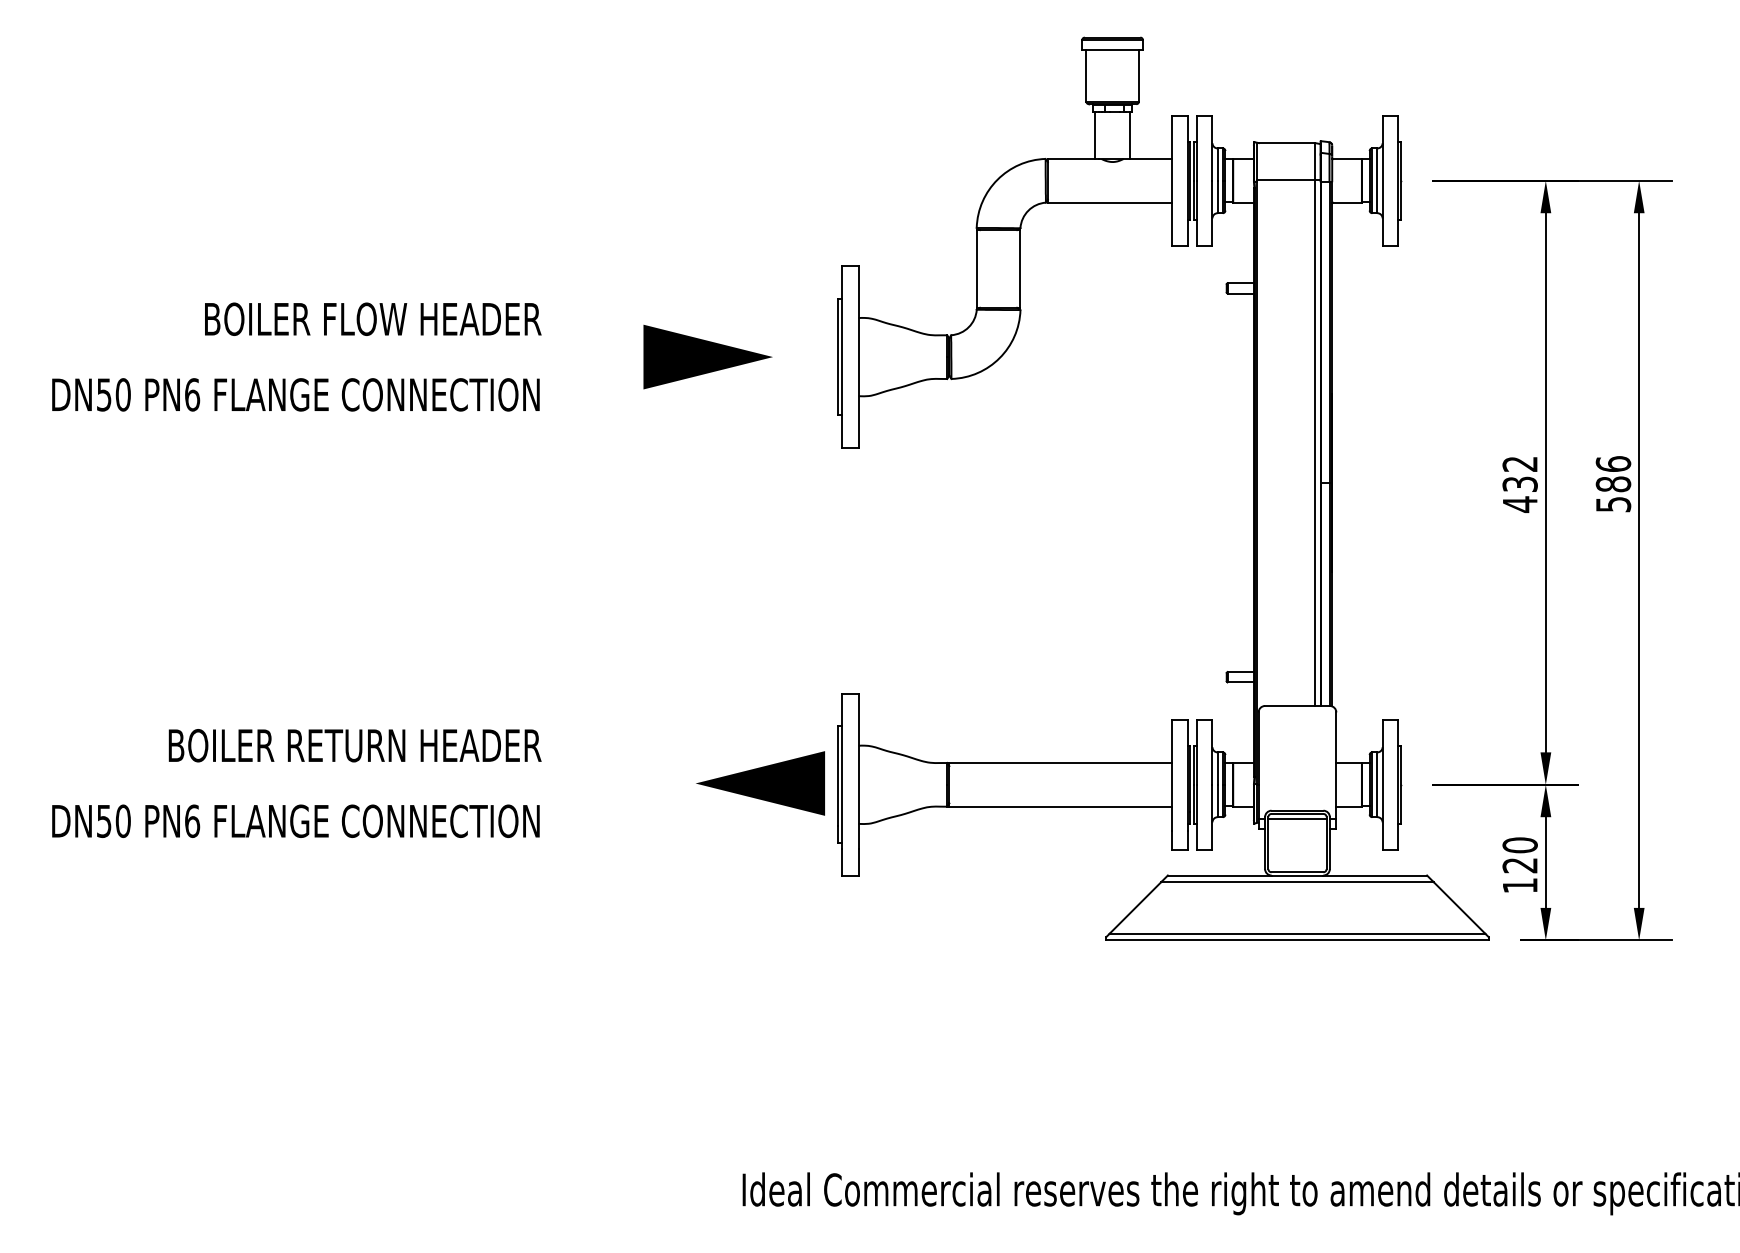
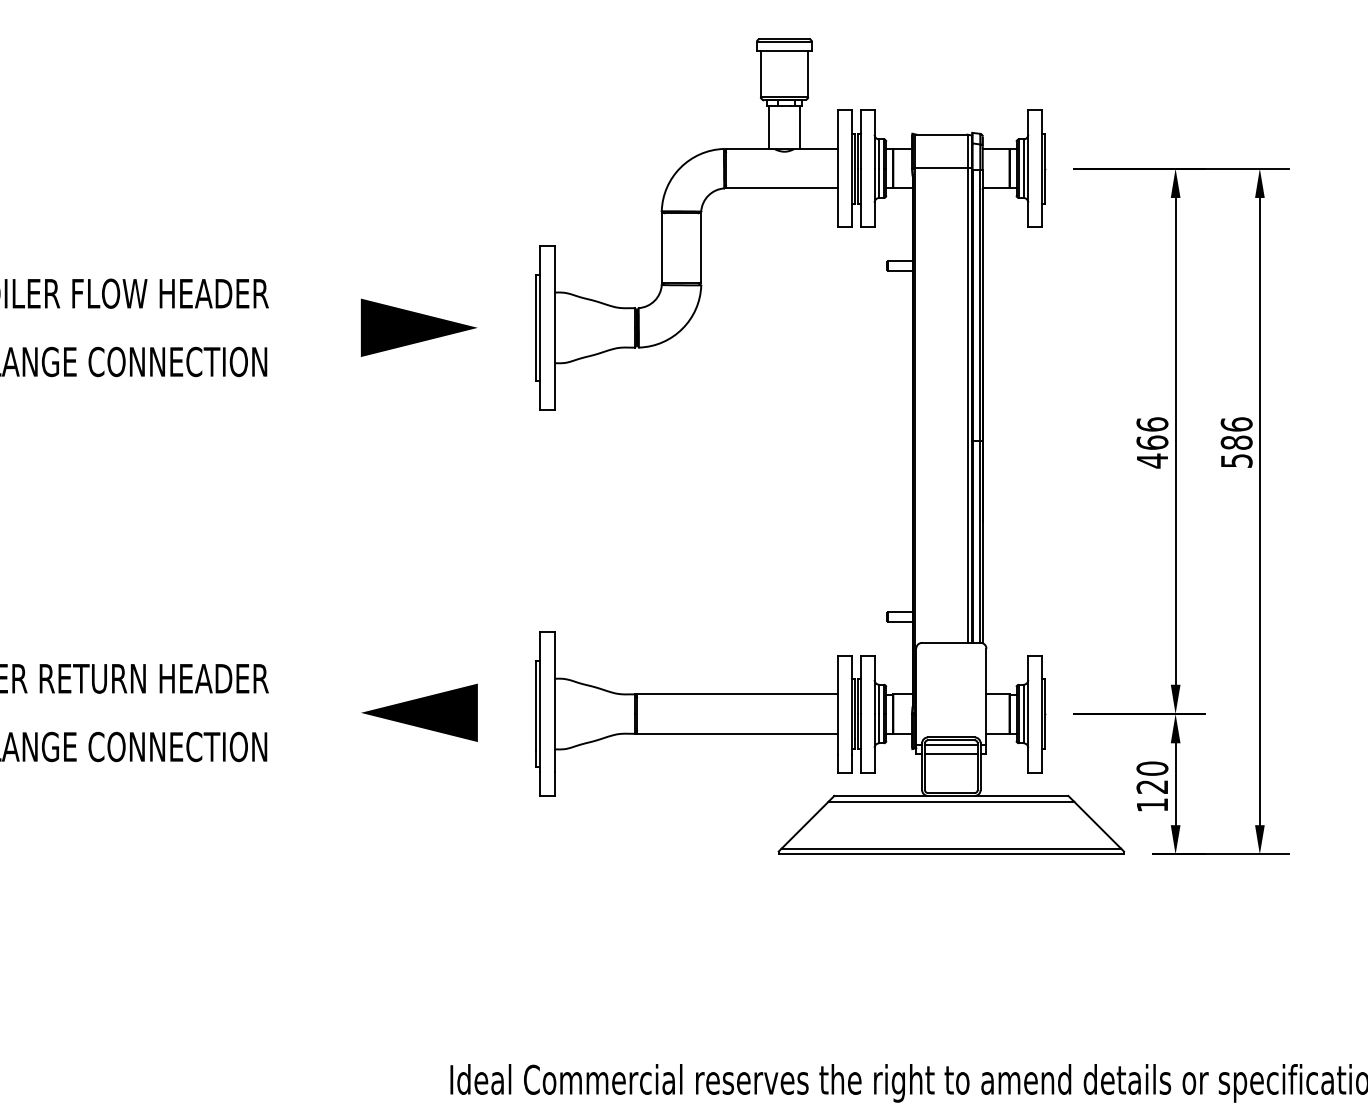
text: (1519, 474) -> (1151, 433), 432 -> 466
line: (760, 783) -> (419, 712), moved
line: (1297, 829) -> (951, 754), added

